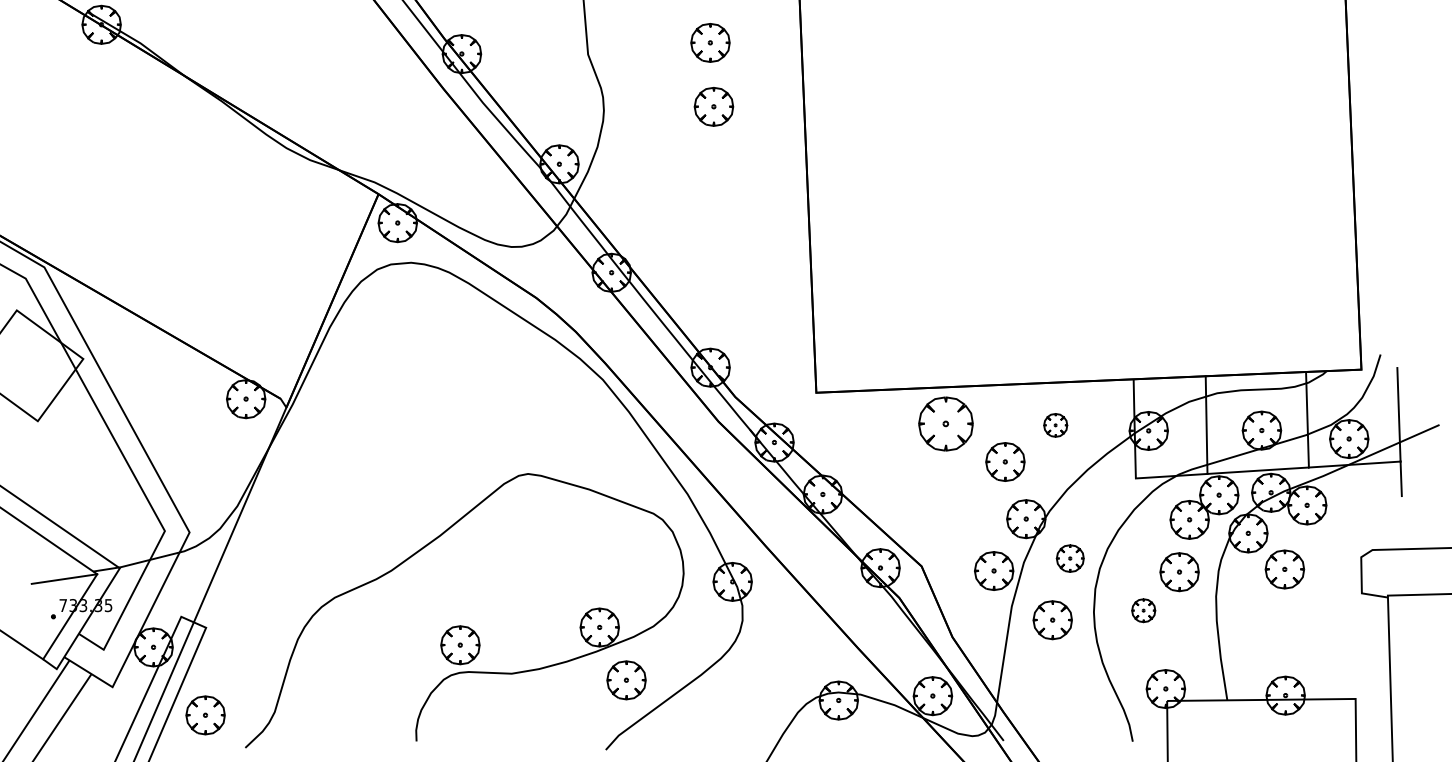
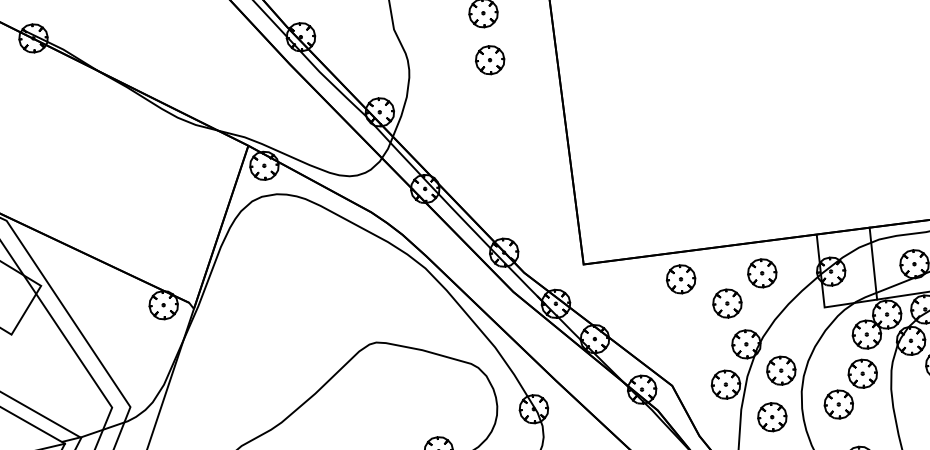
part: (945, 423) -> (680, 278), size x0.71
part: (1055, 425) -> (762, 273), size x1.67
part: (1070, 558) -> (781, 370), size x1.43
part: (1143, 610) -> (838, 404), size x1.67

